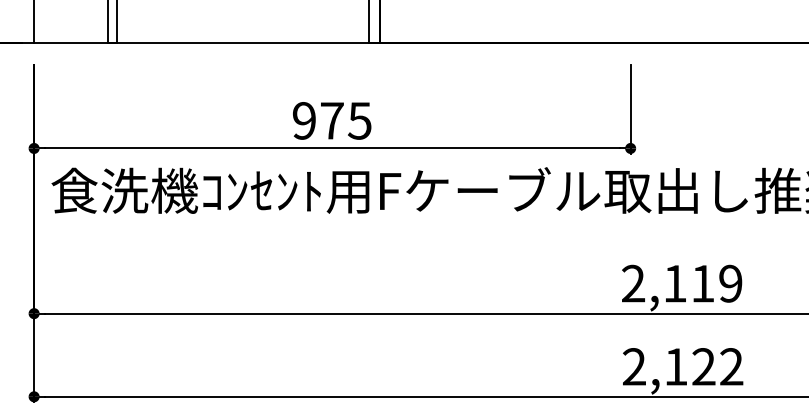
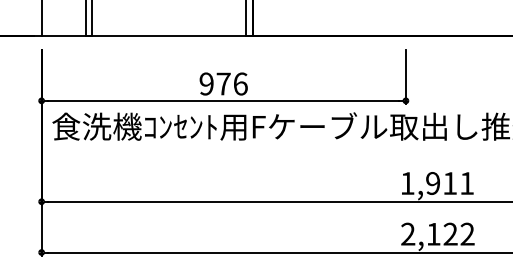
text: (359, 120) -> (240, 83), 975 -> 976
text: (680, 283) -> (436, 183), 2,119 -> 1,911

